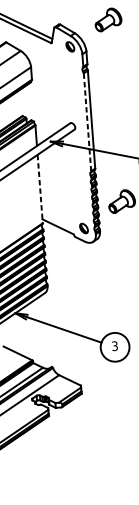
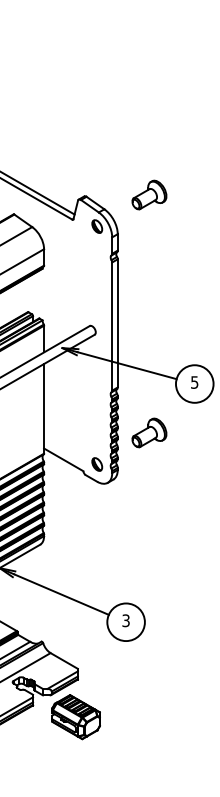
line: (87, 122) -> (112, 326), dashed -> solid
line: (40, 188) -> (44, 408), dashed -> solid
part: (81, 422) -> (75, 717), added

